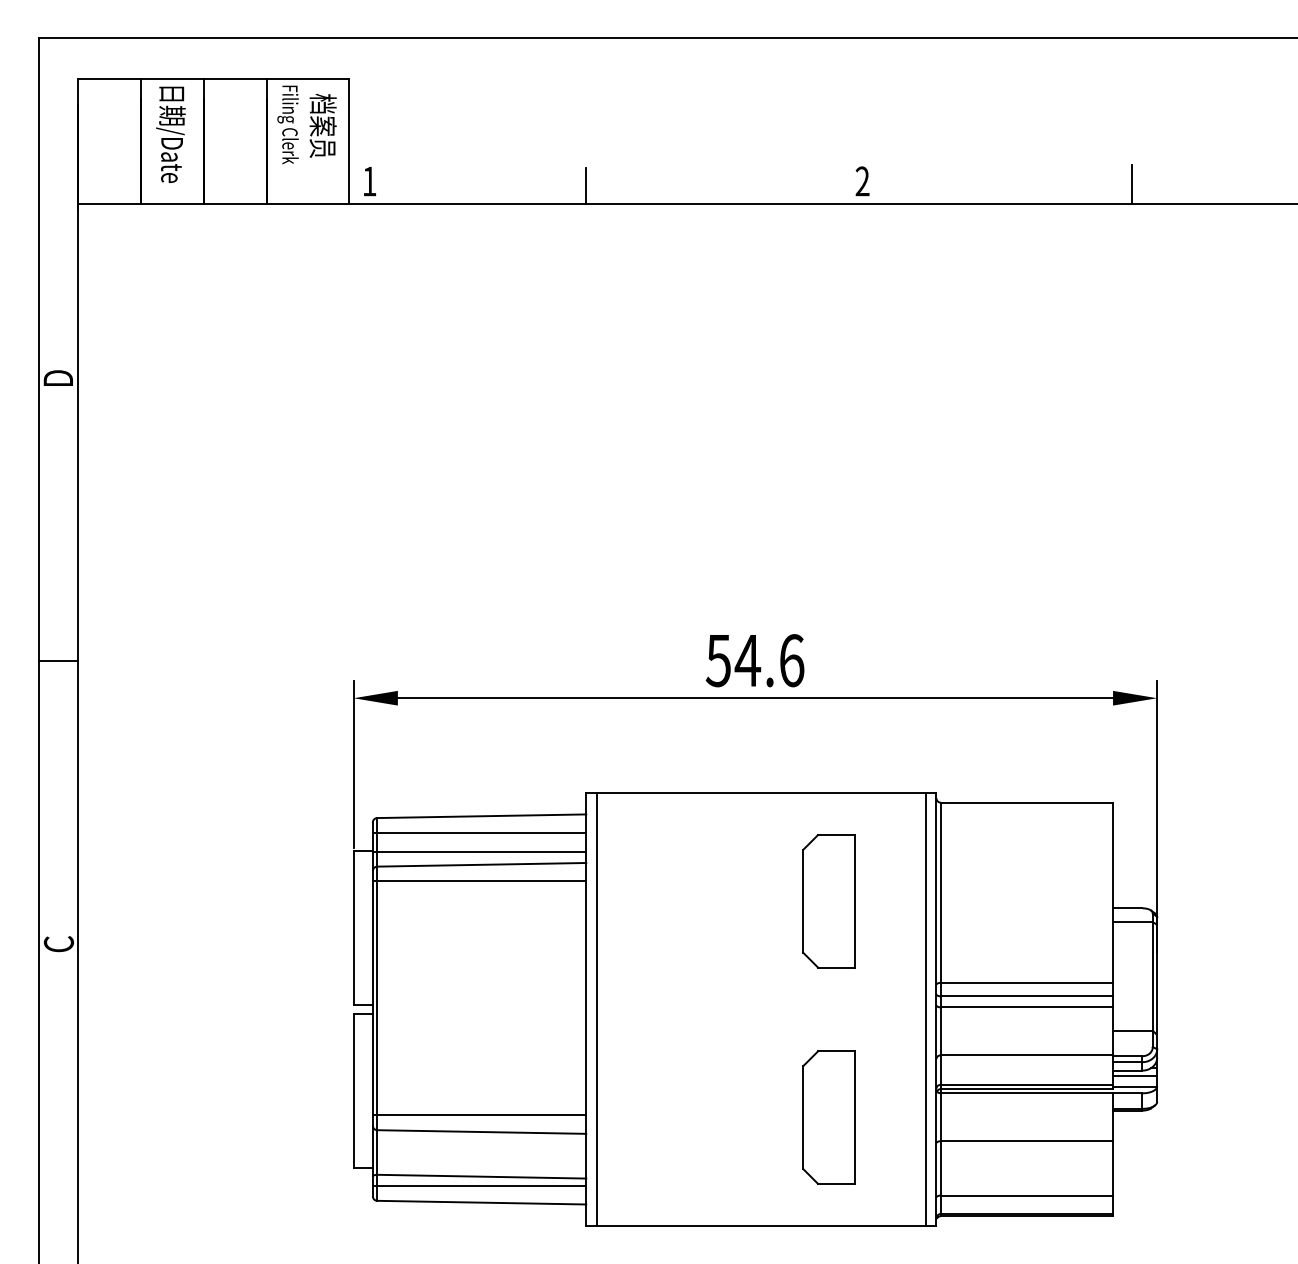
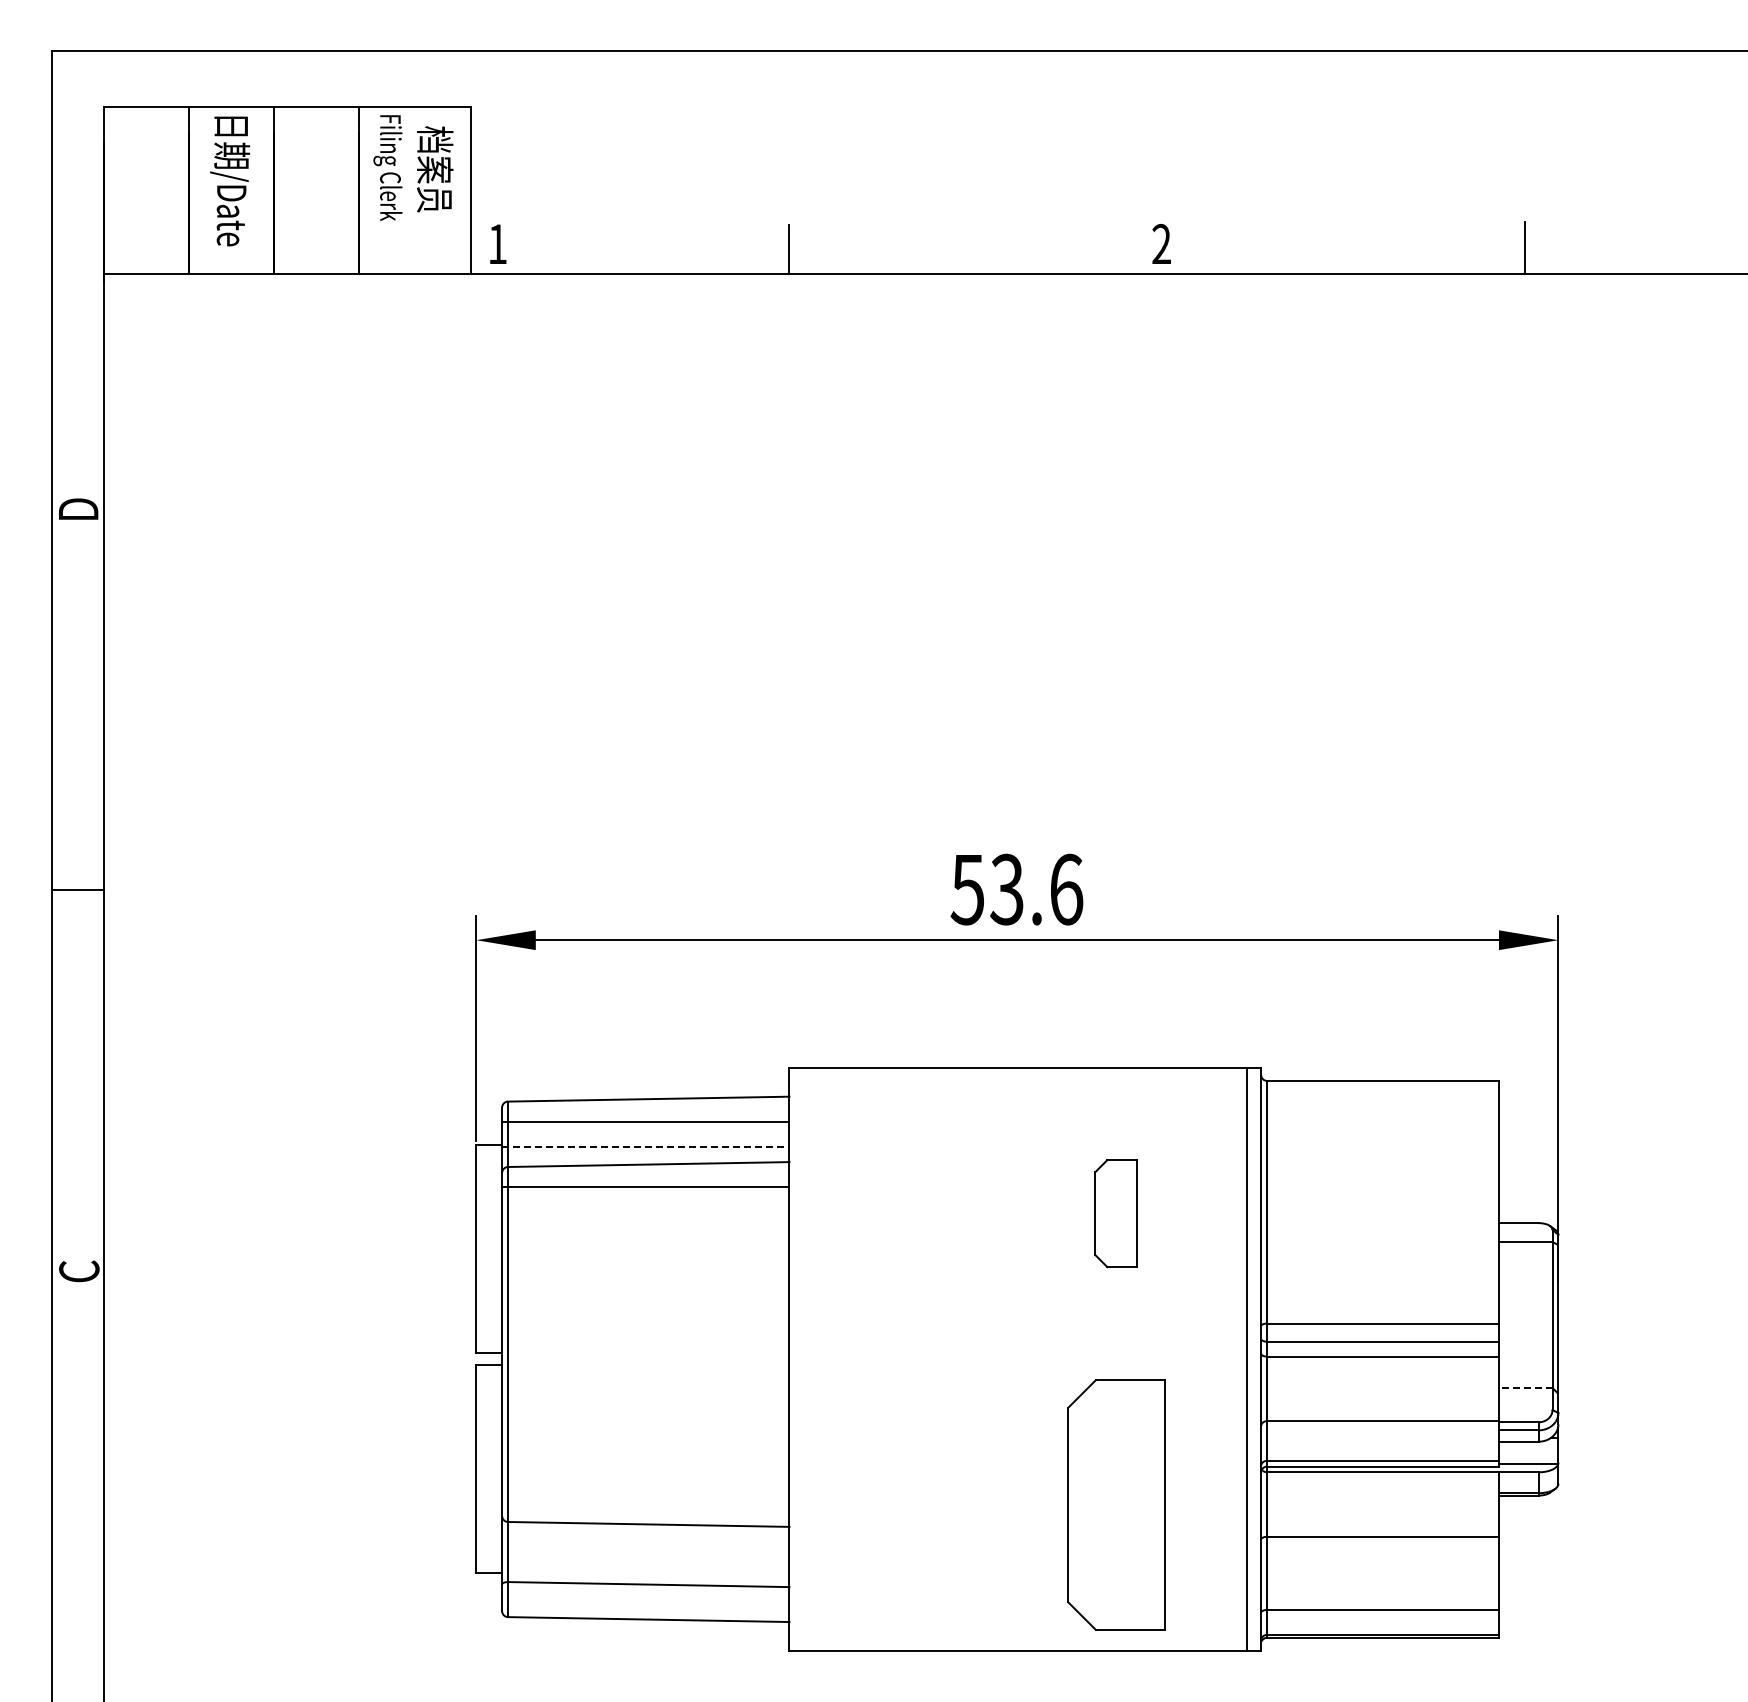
text: (747, 660) -> (1006, 889), 54.6 -> 53.6
line: (479, 852) -> (645, 1147), solid -> dashed
part: (828, 901) -> (1115, 1213), size x0.6
line: (596, 1009) -> (803, 1359), removed
line: (1132, 1030) -> (1525, 1387), solid -> dashed
line: (1134, 1076) -> (1528, 1449), removed
line: (479, 1115) -> (645, 1502), removed
part: (828, 1117) -> (1115, 1504), size x1.4
line: (479, 1186) -> (645, 1597), removed

